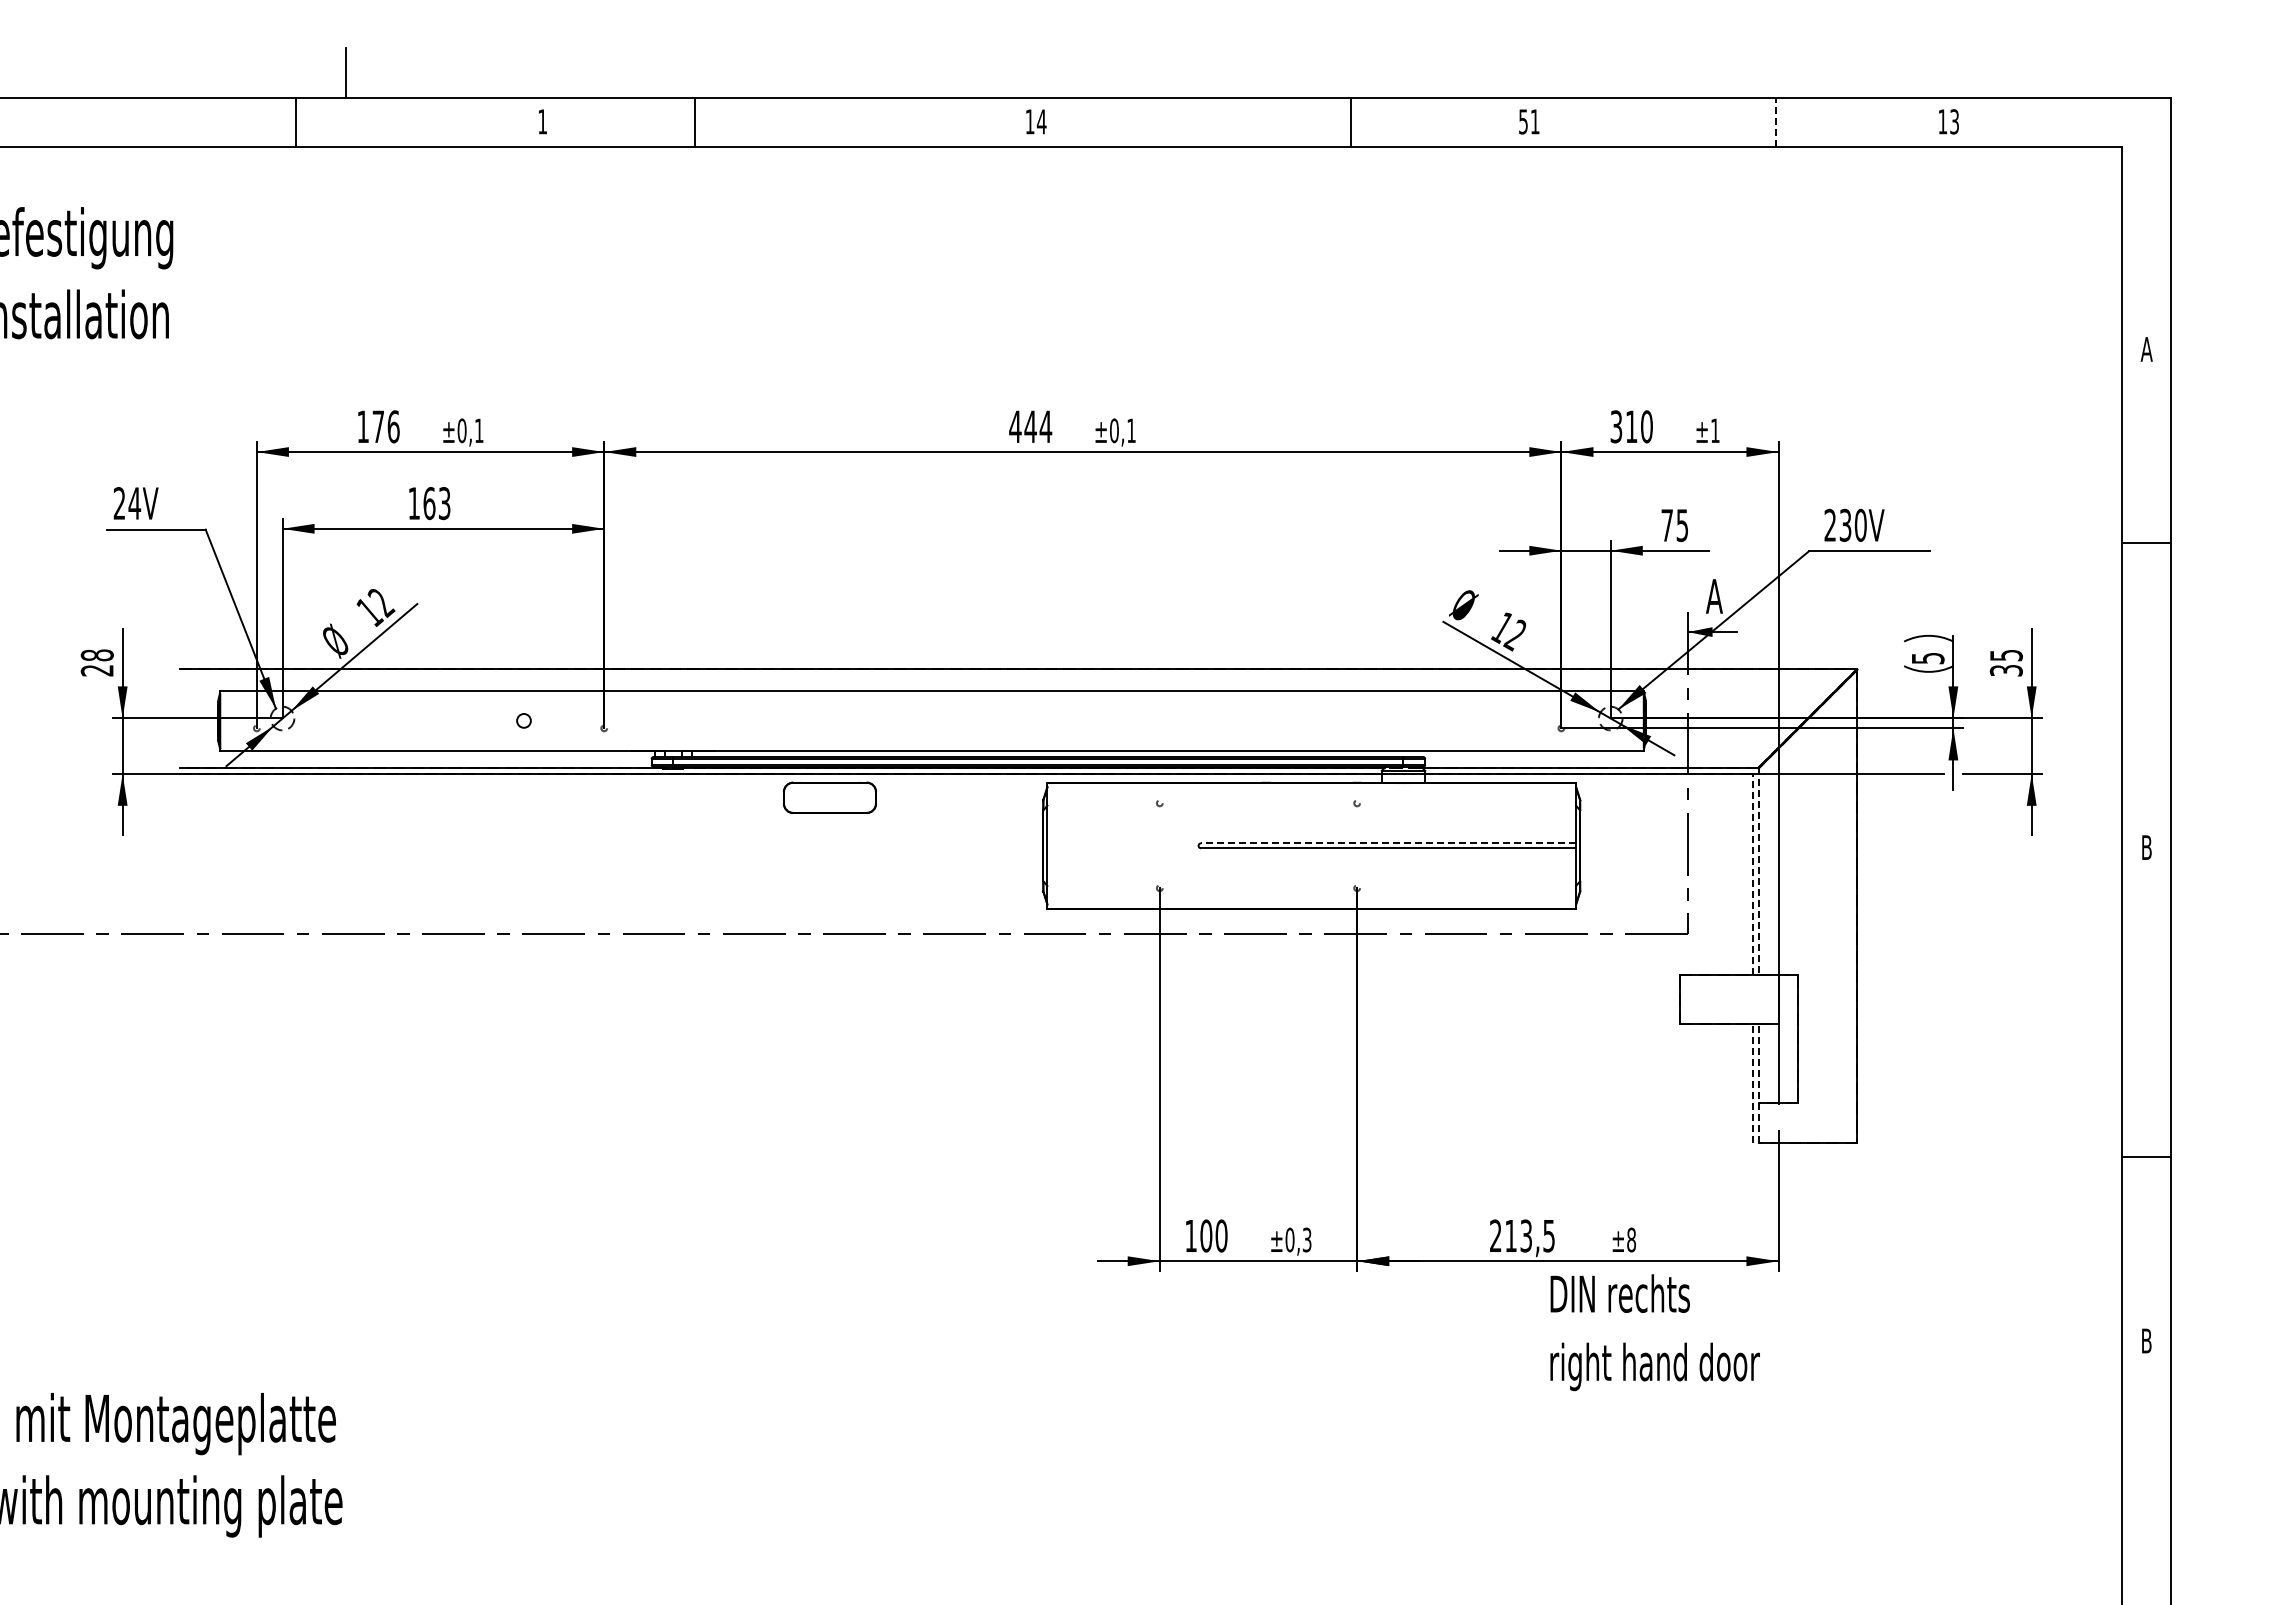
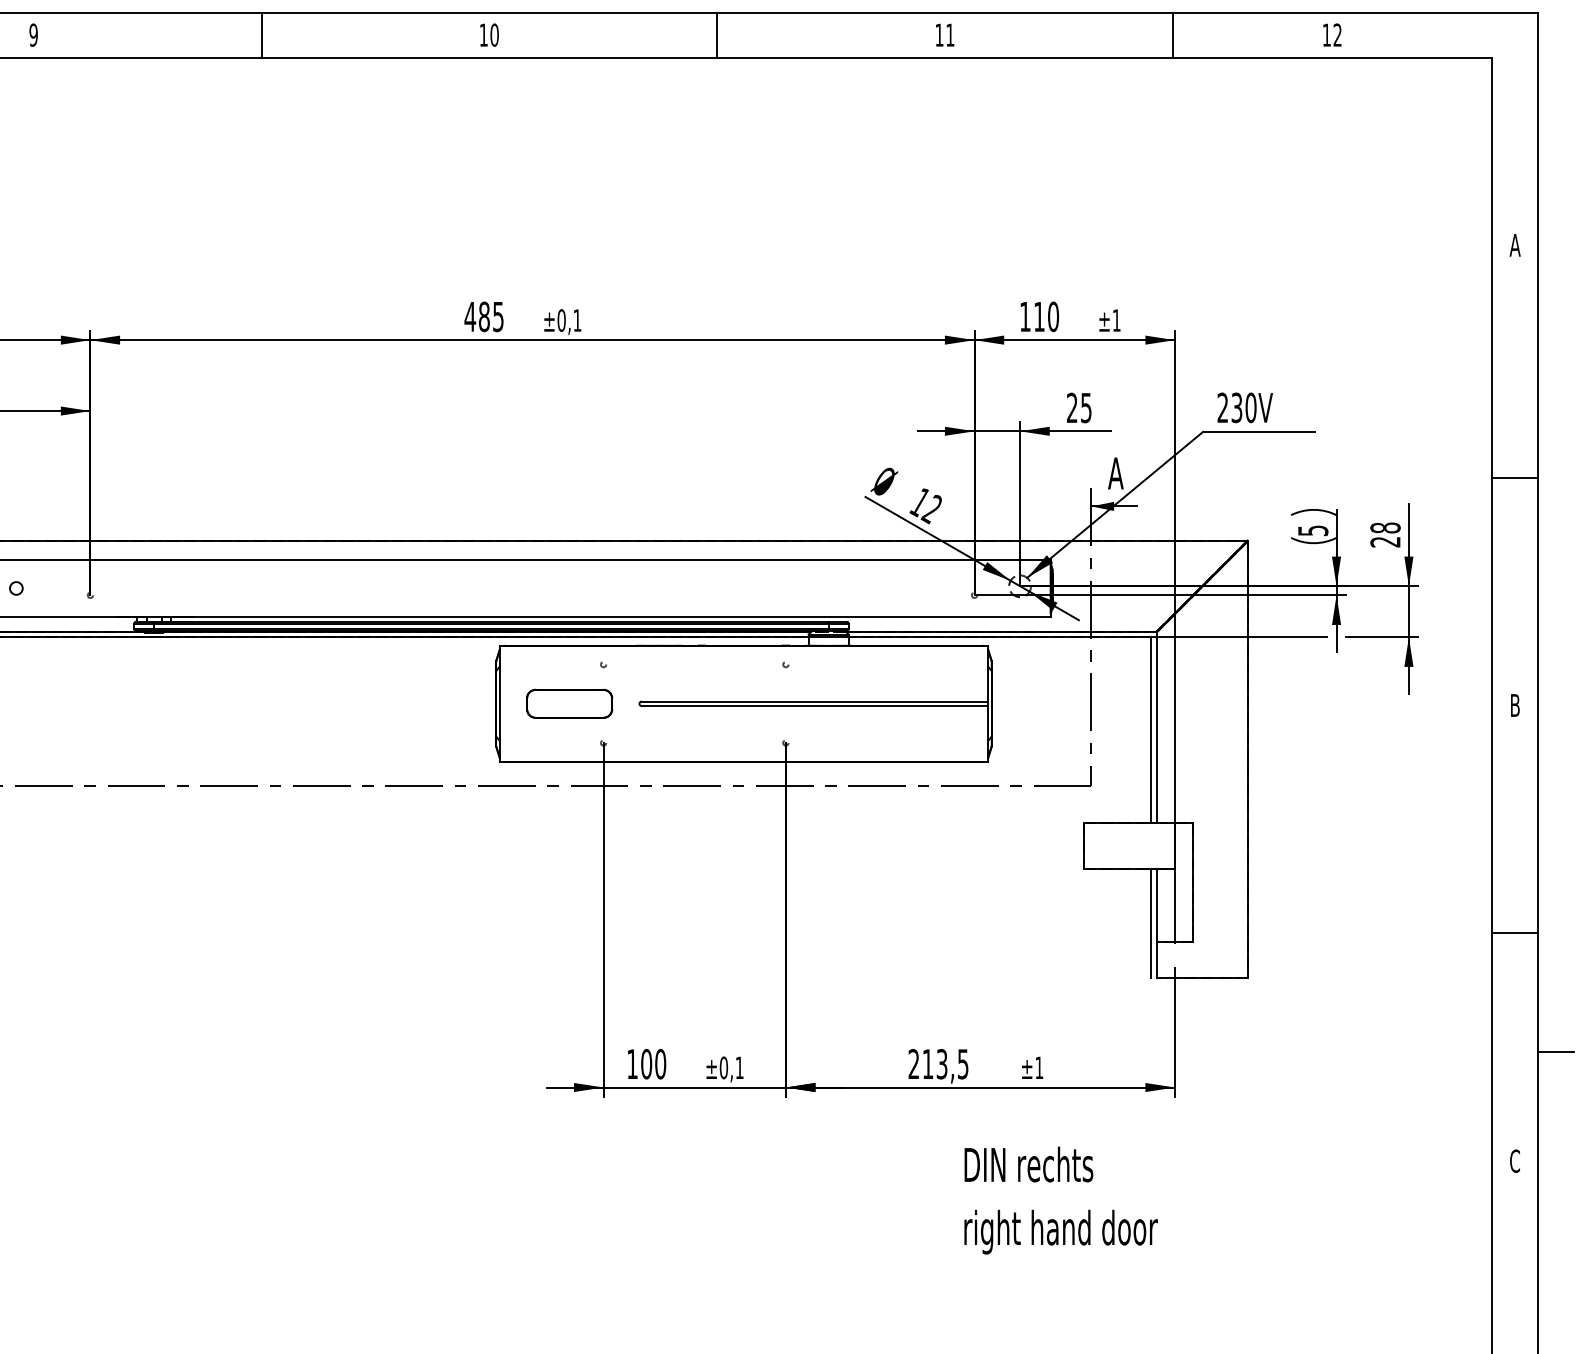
text: (542, 121) -> (33, 34), 1 -> 9
text: (1041, 121) -> (494, 34), 14 -> 10
text: (1523, 121) -> (939, 34), 51 -> 11
text: (1954, 121) -> (1337, 34), 13 -> 12
line: (694, 122) -> (261, 35), moved
line: (1351, 122) -> (717, 35), moved
line: (1776, 122) -> (1173, 35), dashed -> solid
text: (1038, 426) -> (491, 316), 444 -> 485
text: (1616, 426) -> (1025, 316), 310 -> 110
text: (1666, 525) -> (1071, 407), 75 -> 25
line: (2146, 542) -> (1514, 477), moved
text: (2005, 662) -> (1384, 534), 35 -> 28
part: (829, 797) -> (569, 703), moved
line: (1388, 843) -> (814, 701), dashed -> solid
line: (1758, 872) -> (1156, 728), dashed -> solid
line: (1752, 874) -> (1151, 730), dashed -> solid
line: (1752, 1083) -> (1151, 923), dashed -> solid
line: (1758, 1083) -> (1156, 923), dashed -> solid
line: (2146, 1157) -> (1514, 933), moved
line: (2190, 1222) -> (1555, 1051), added
text: (1306, 1239) -> (739, 1067), ±0,3 -> ±0,1
text: (1631, 1239) -> (1039, 1067), ±8 -> ±1
text: (1654, 1332) -> (1060, 1200), moved
text: (2146, 1340) -> (1514, 1160), B -> C

